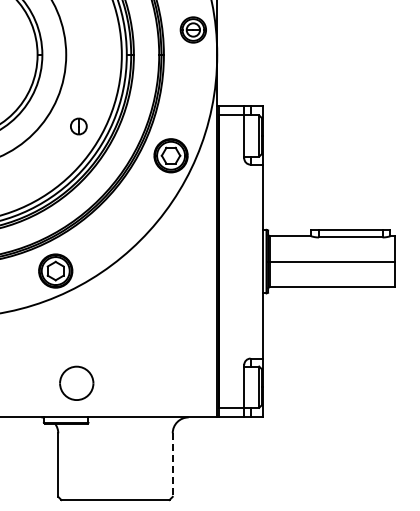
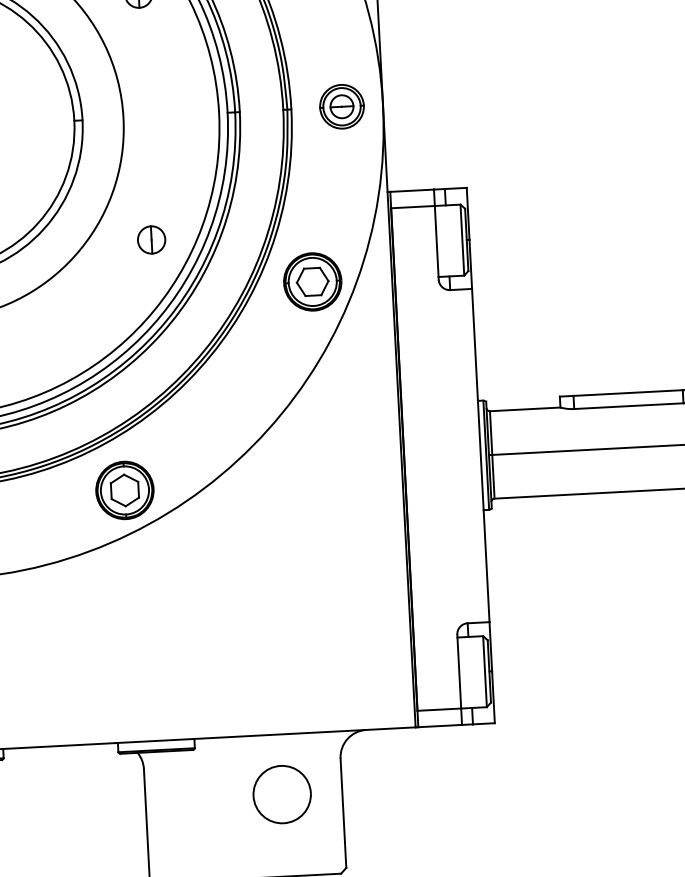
part: (192, 29) -> (340, 105), moved
part: (76, 382) -> (281, 793), moved
line: (172, 465) -> (343, 814), dashed -> solid

